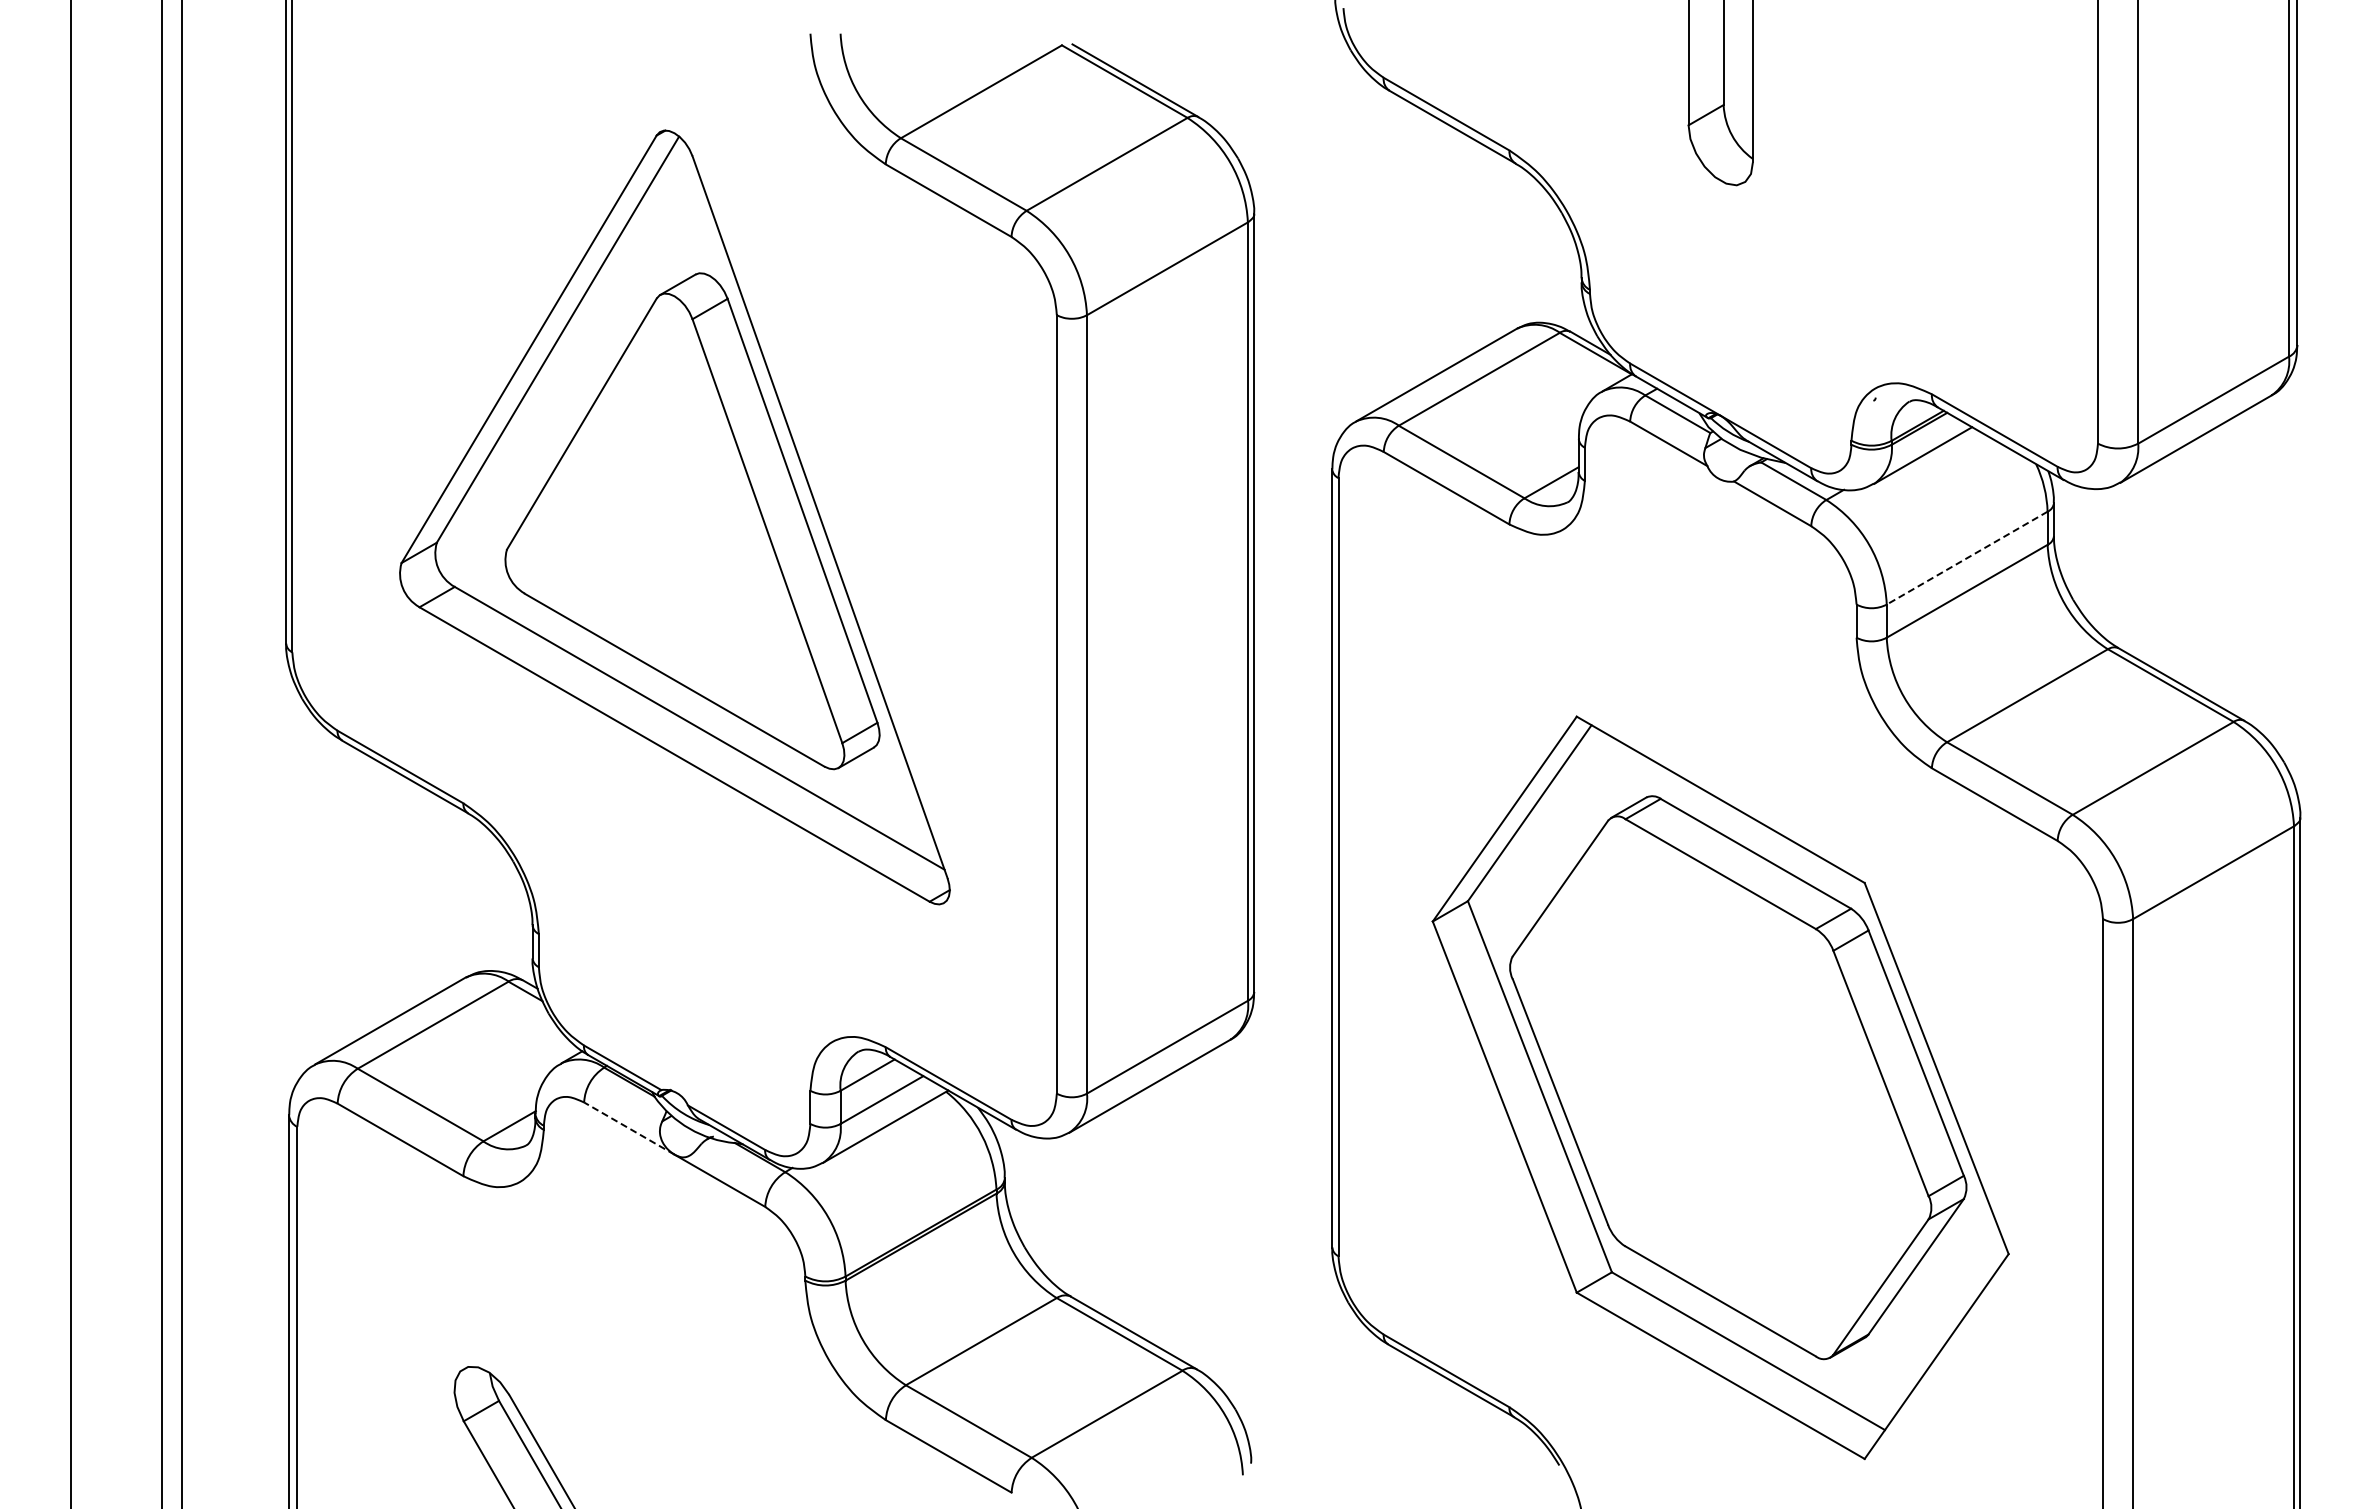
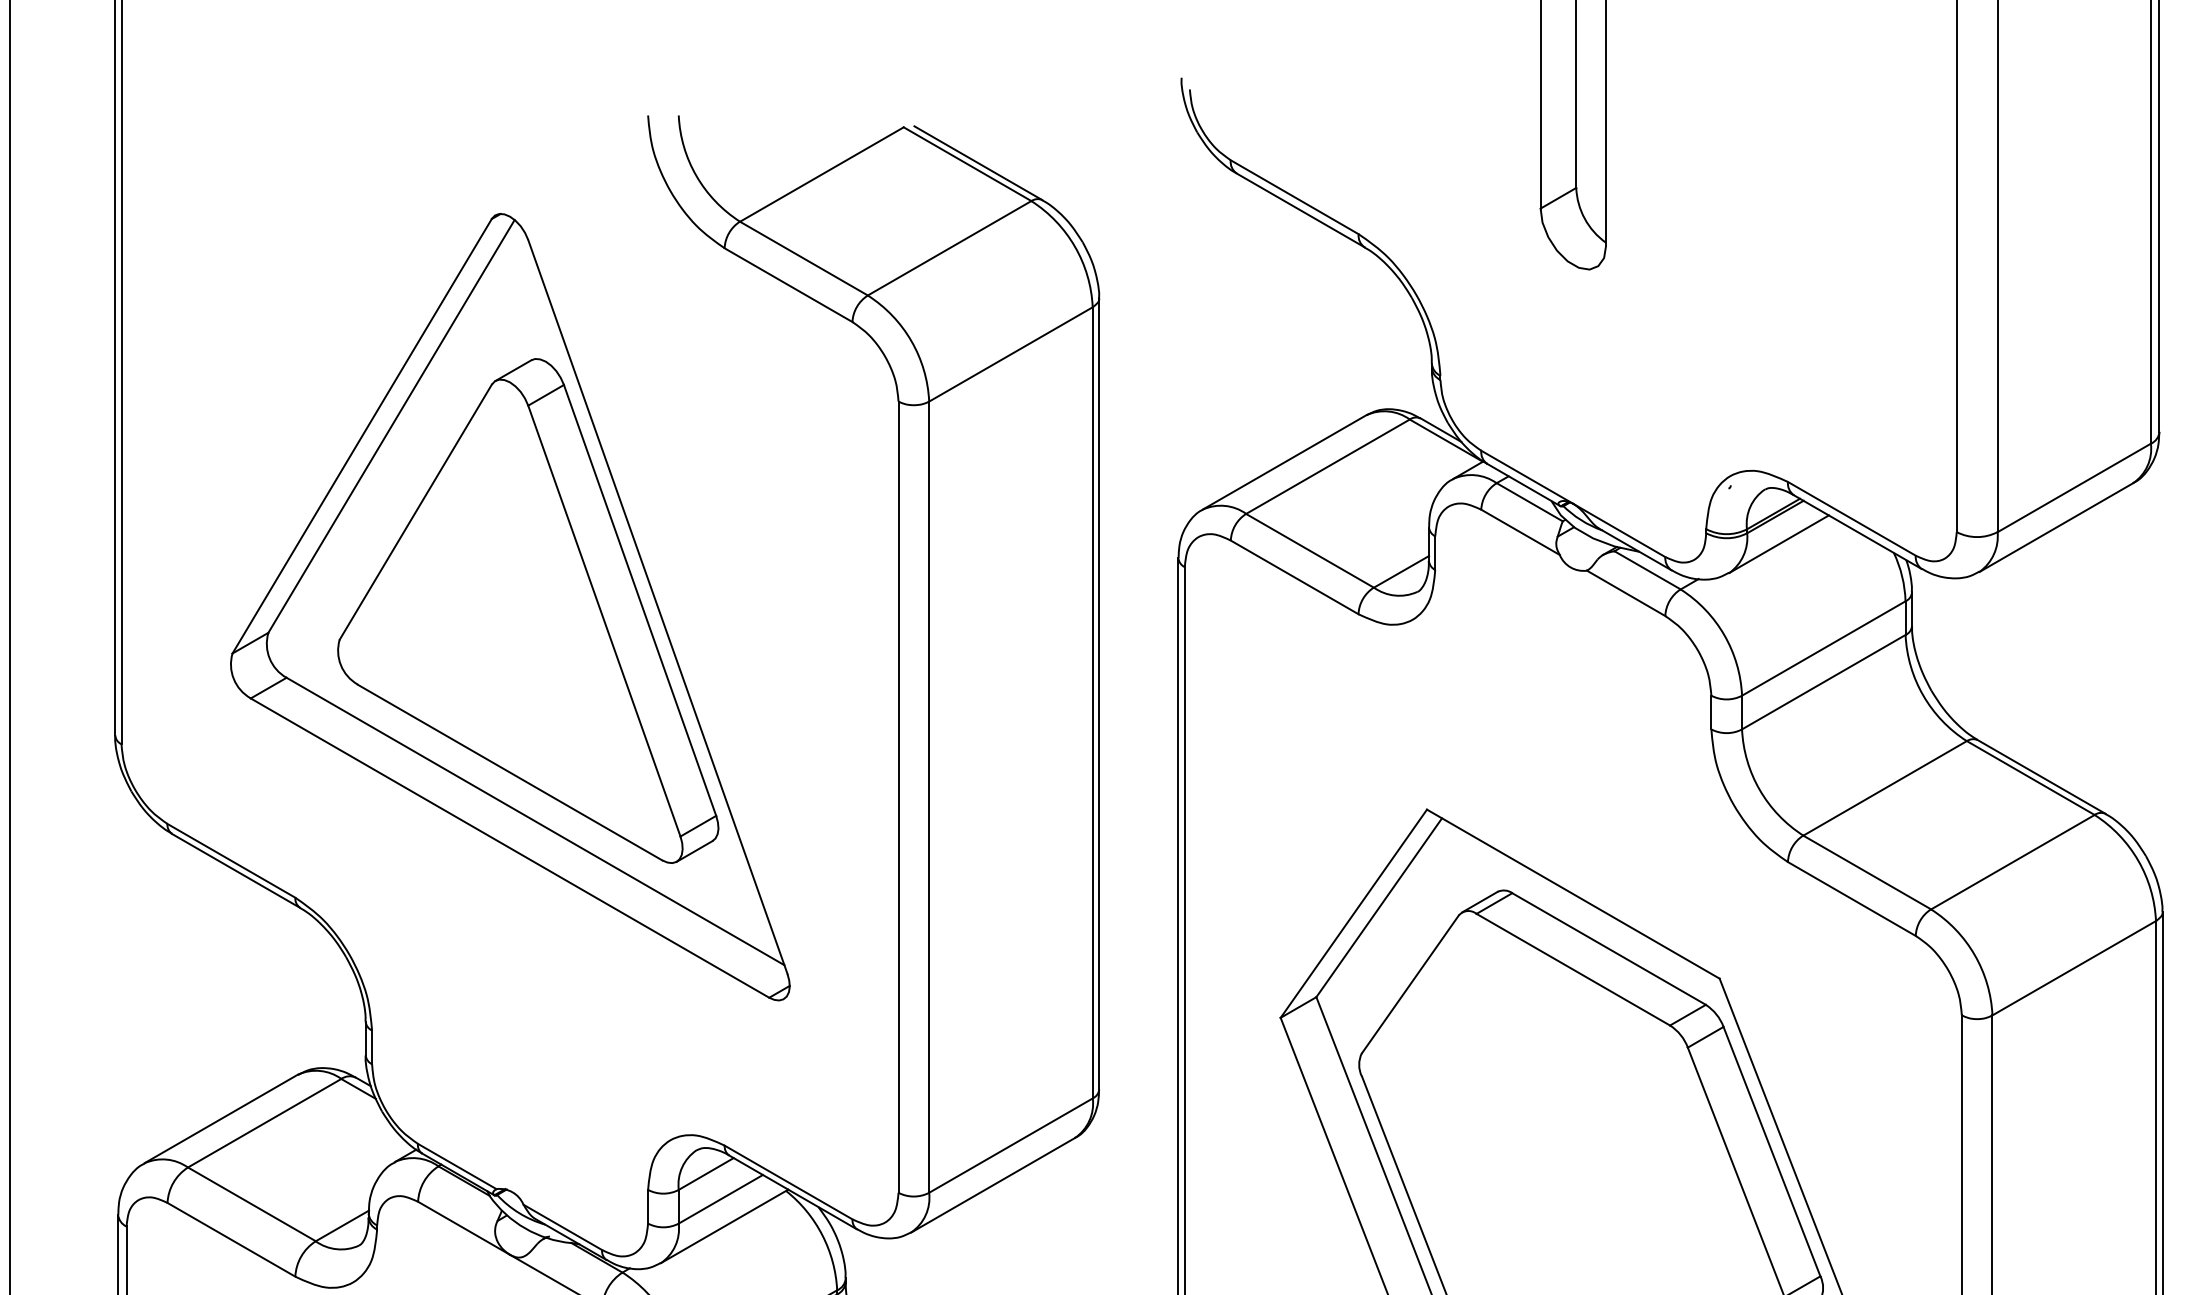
line: (1967, 558) -> (1824, 648), dashed -> solid
line: (628, 1128) -> (463, 1228), dashed -> solid

